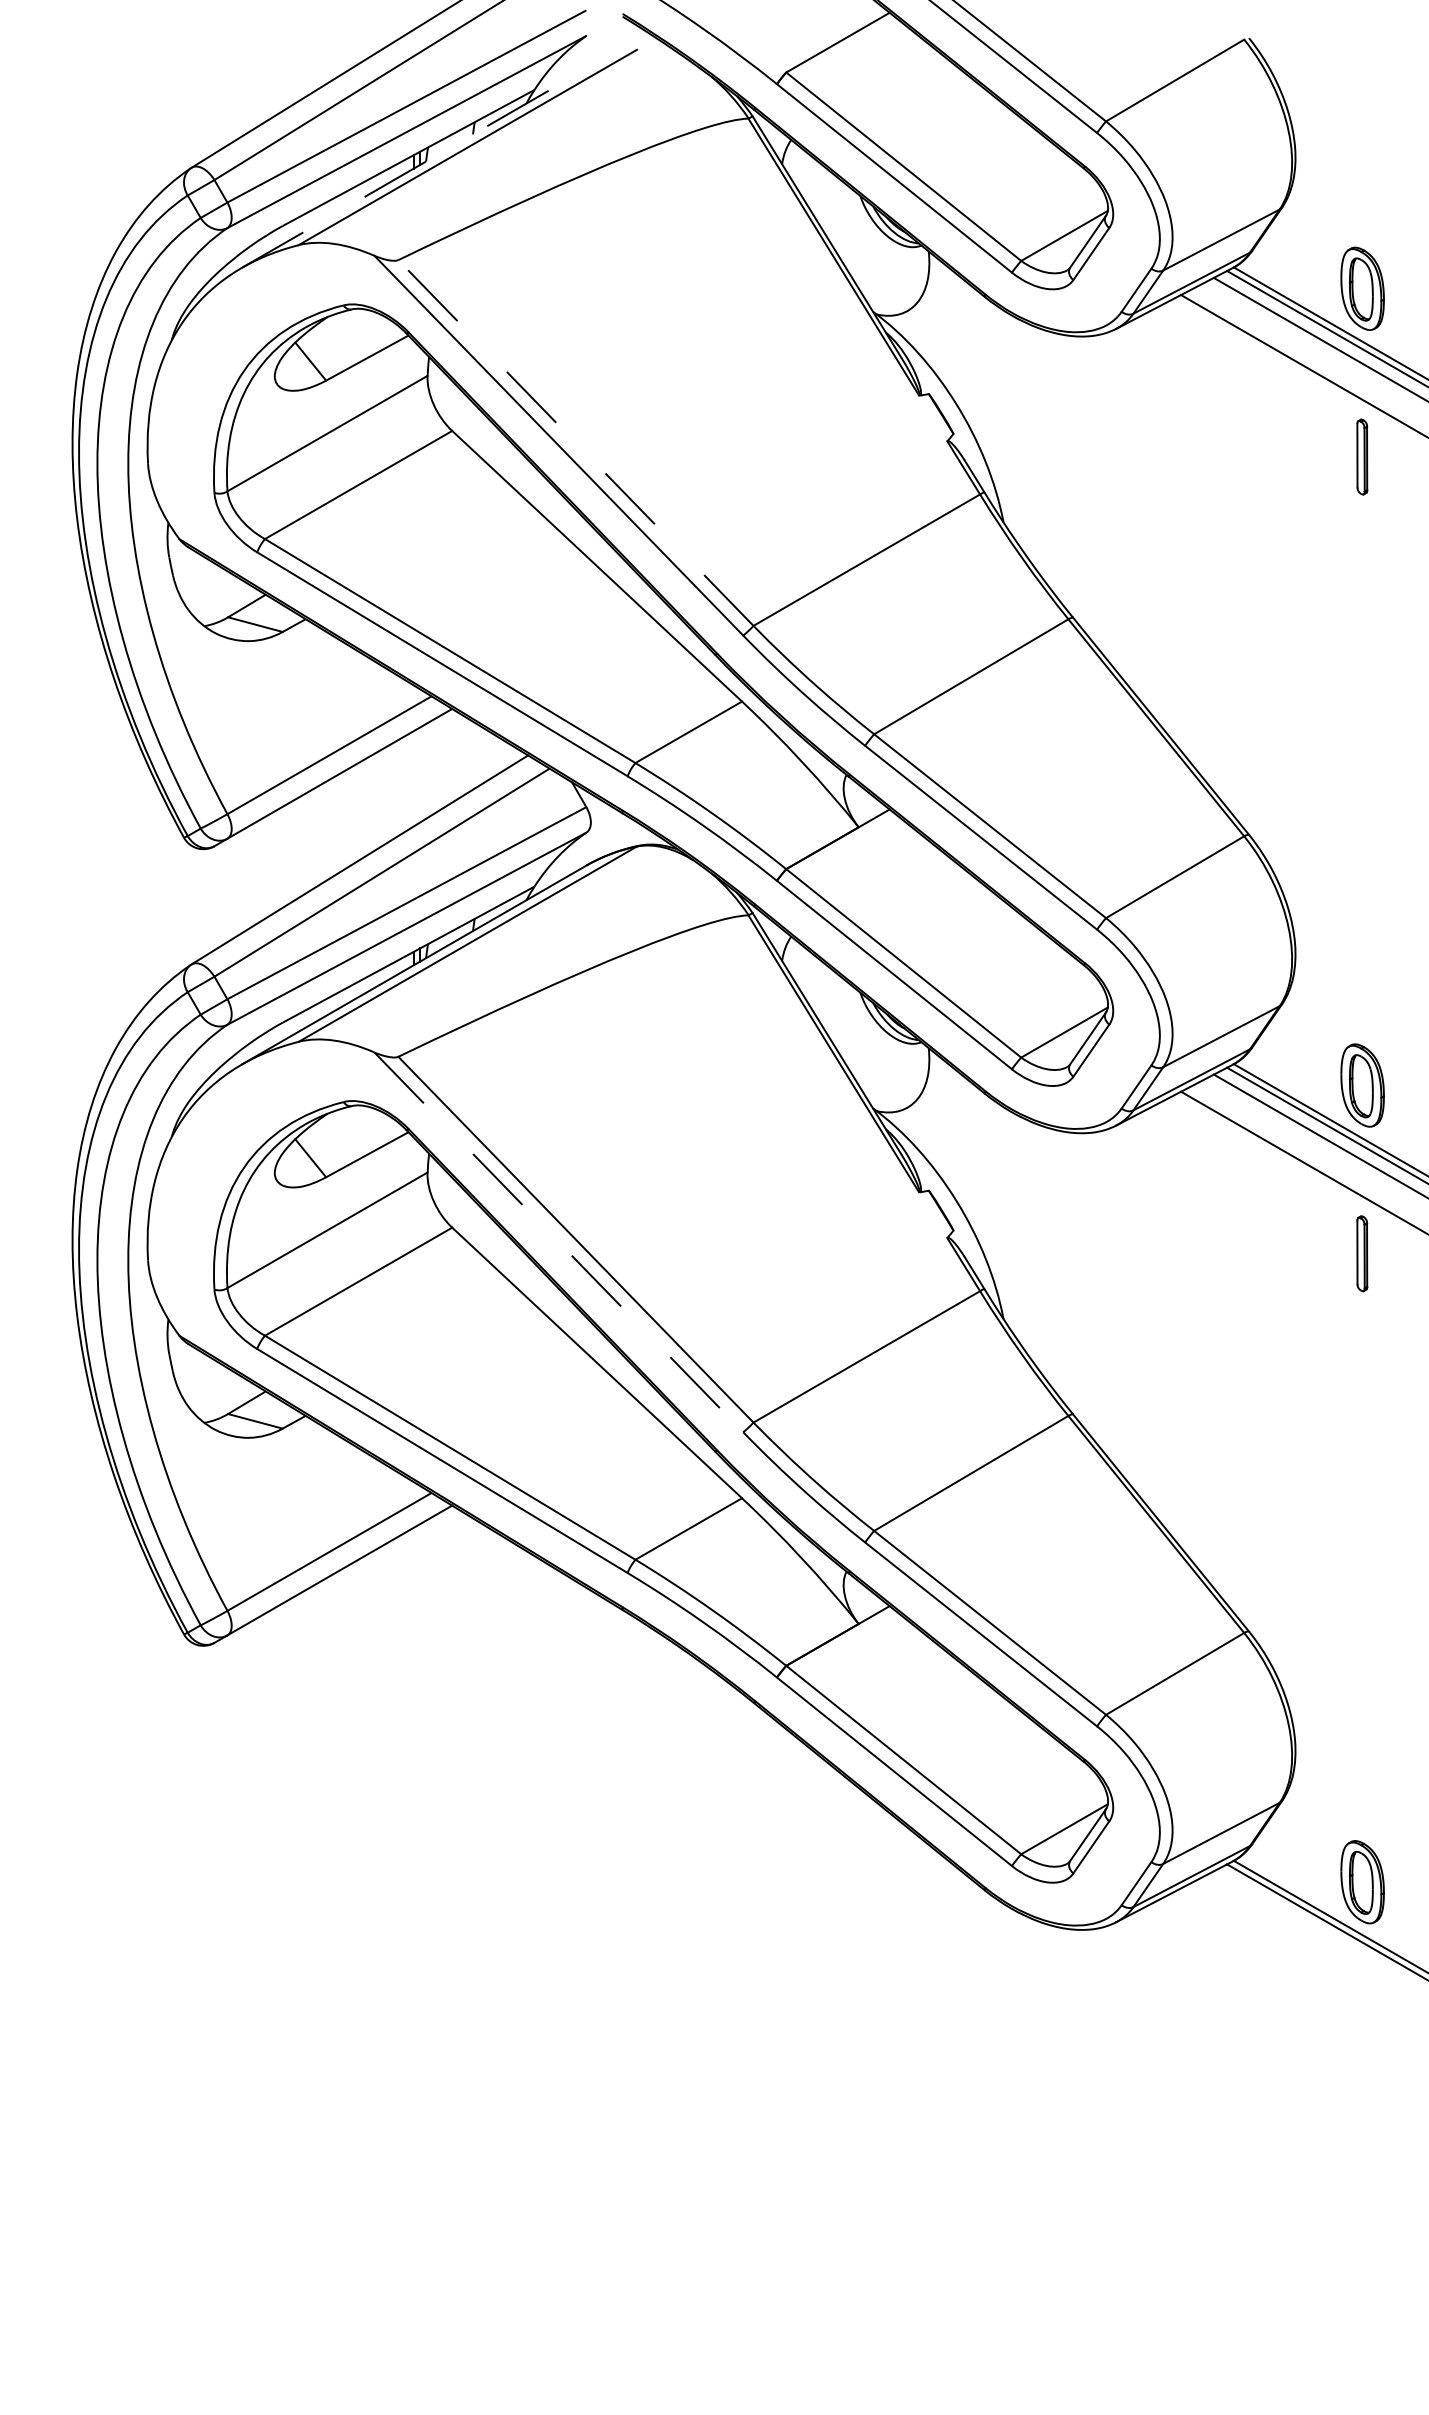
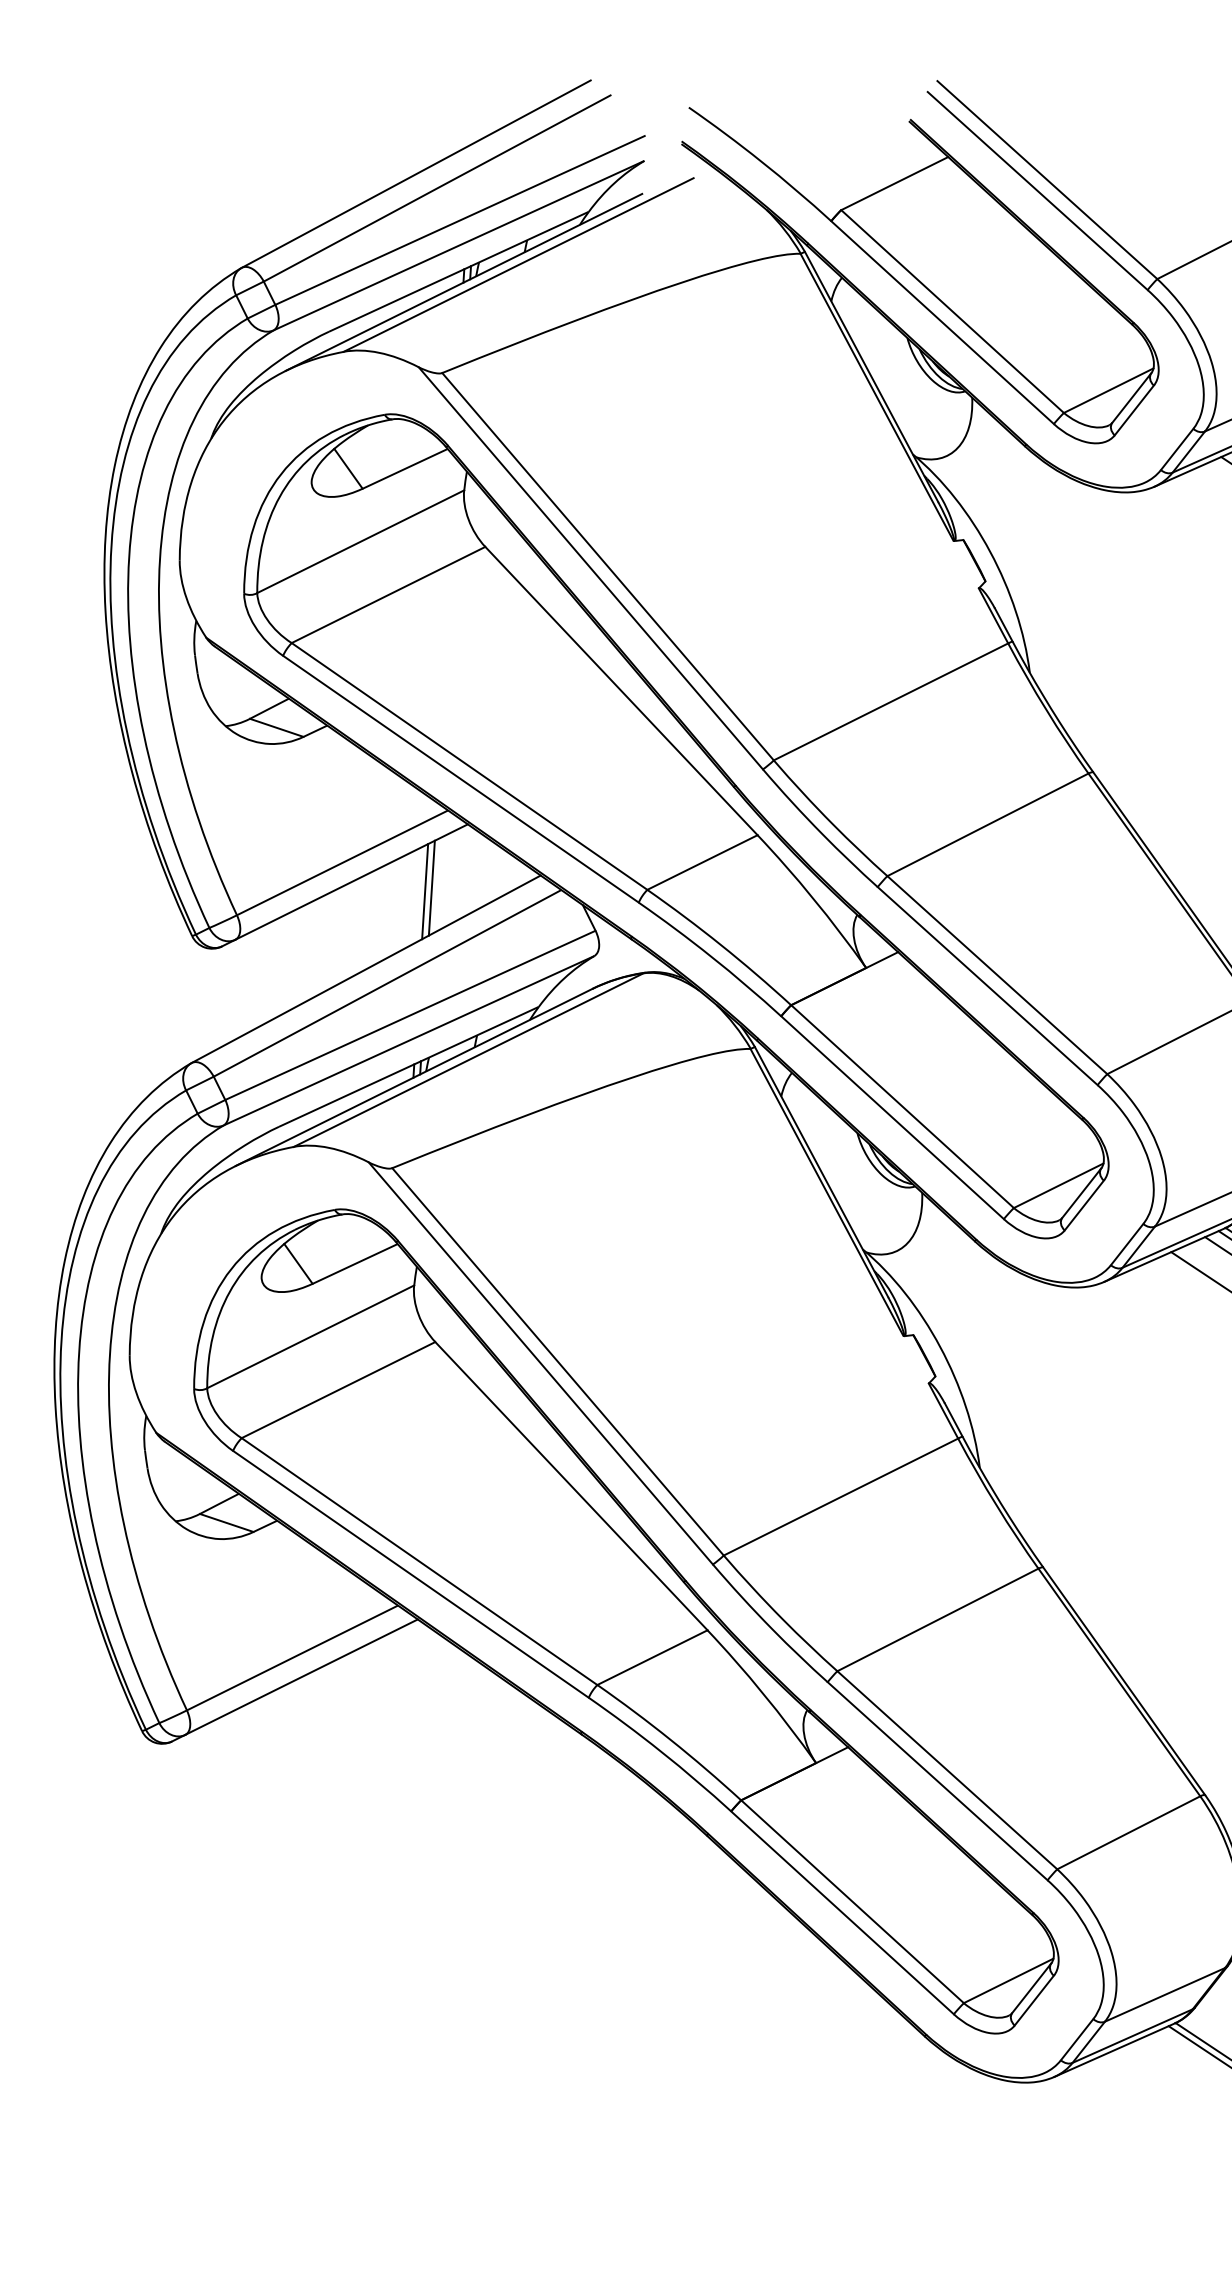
line: (414, 168) -> (464, 282), dashed -> solid
line: (575, 443) -> (607, 567), dashed -> solid
line: (420, 774) -> (432, 887), added
line: (413, 778) -> (424, 891), added
line: (558, 1242) -> (540, 1363), dashed -> solid

